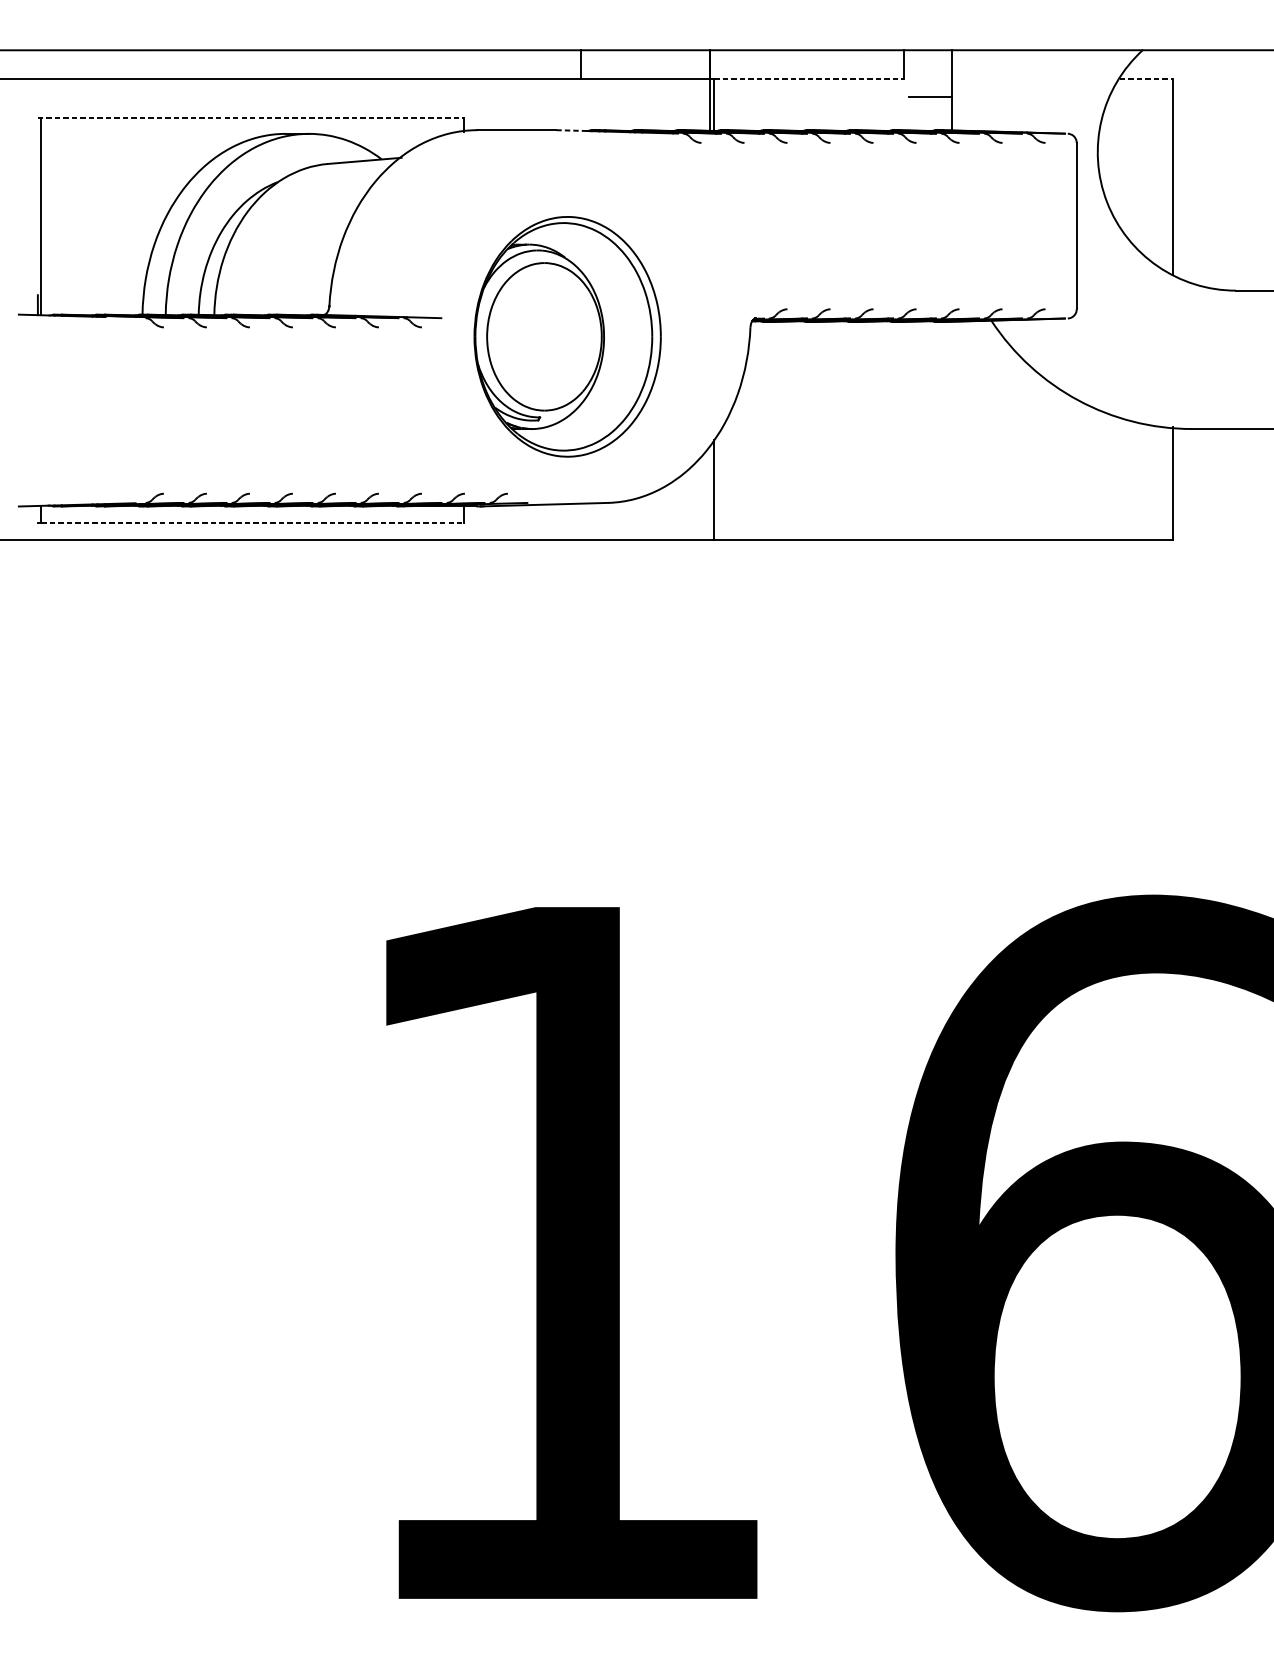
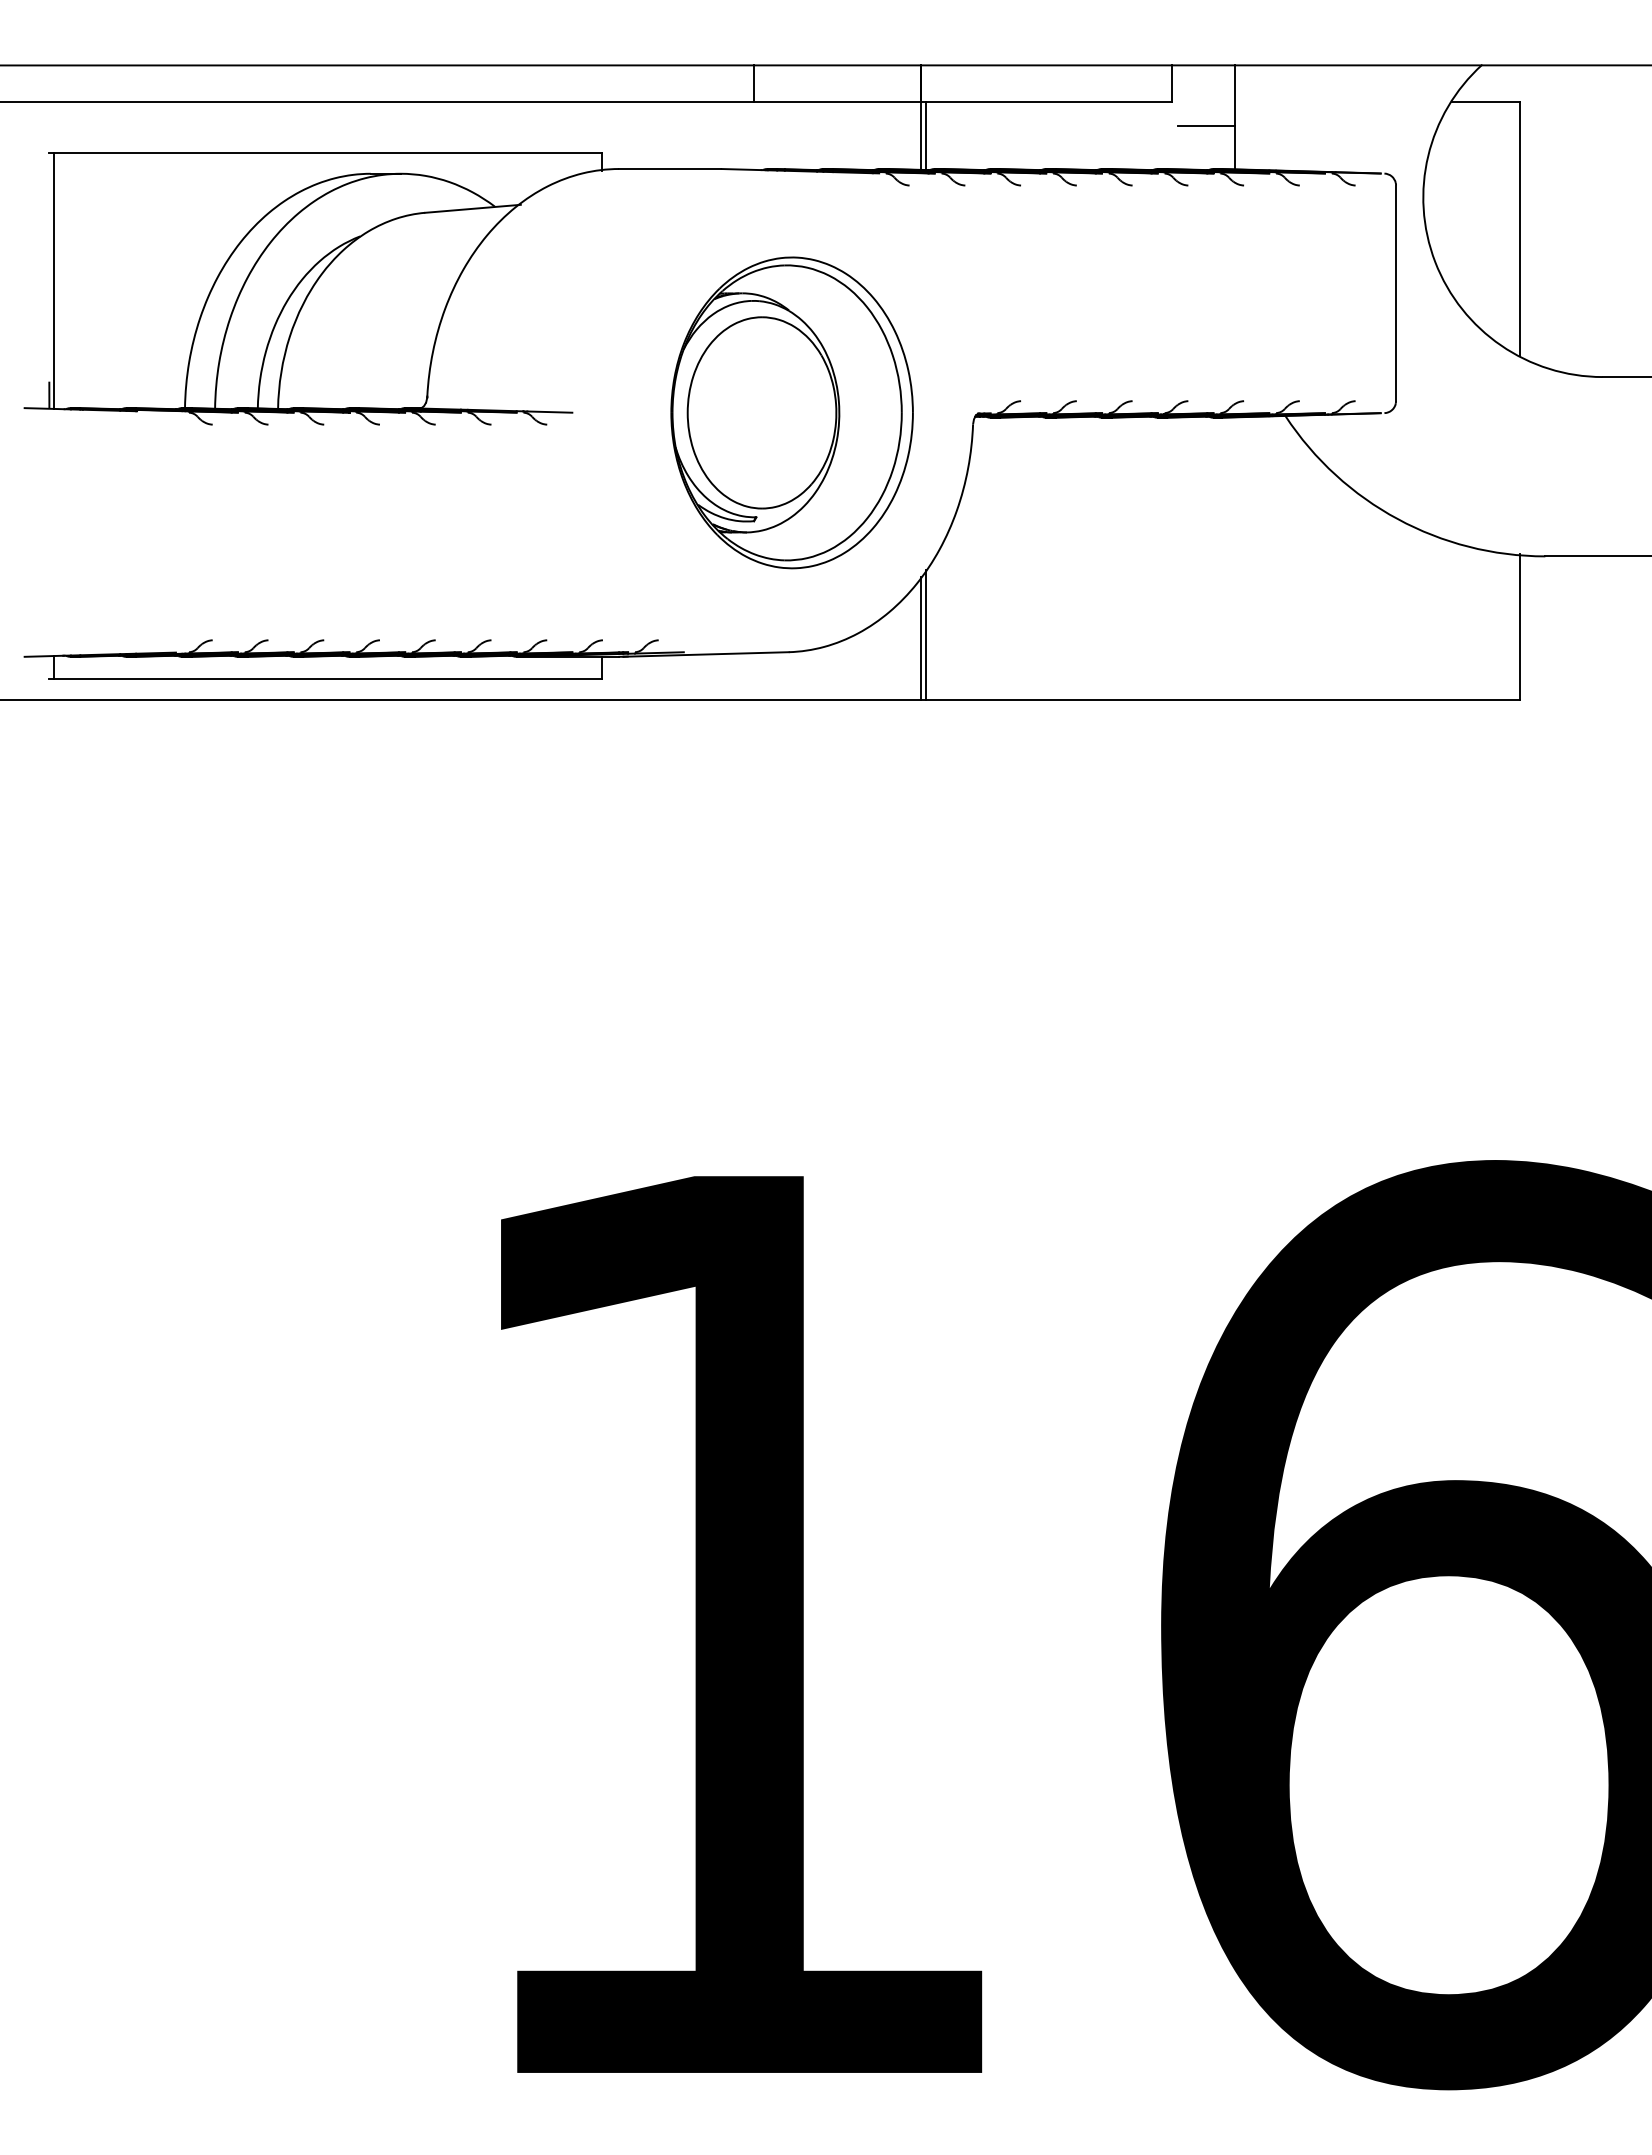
line: (809, 78) -> (1049, 102), dashed -> solid
line: (1146, 78) -> (1486, 102), dashed -> solid
line: (251, 117) -> (326, 152), dashed -> solid
line: (571, 130) -> (741, 169), dashed -> solid
part: (567, 336) -> (791, 412), moved
line: (710, 491) -> (921, 637), added
line: (253, 523) -> (328, 678), dashed -> solid

